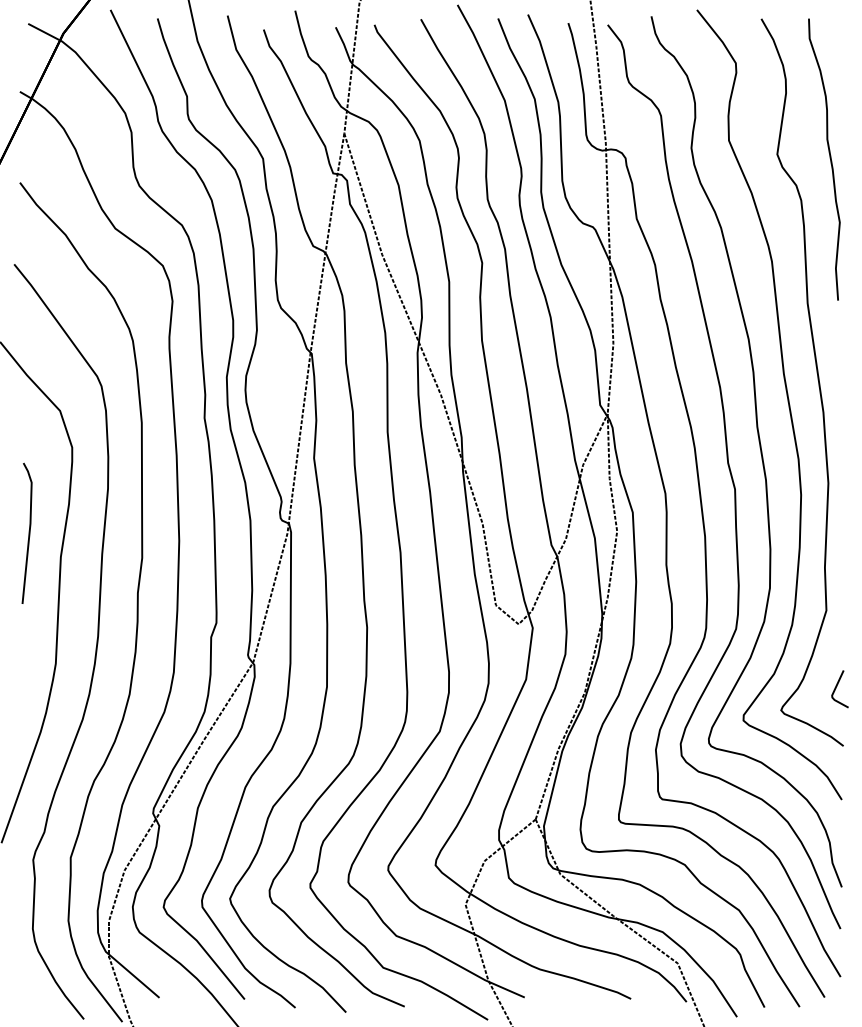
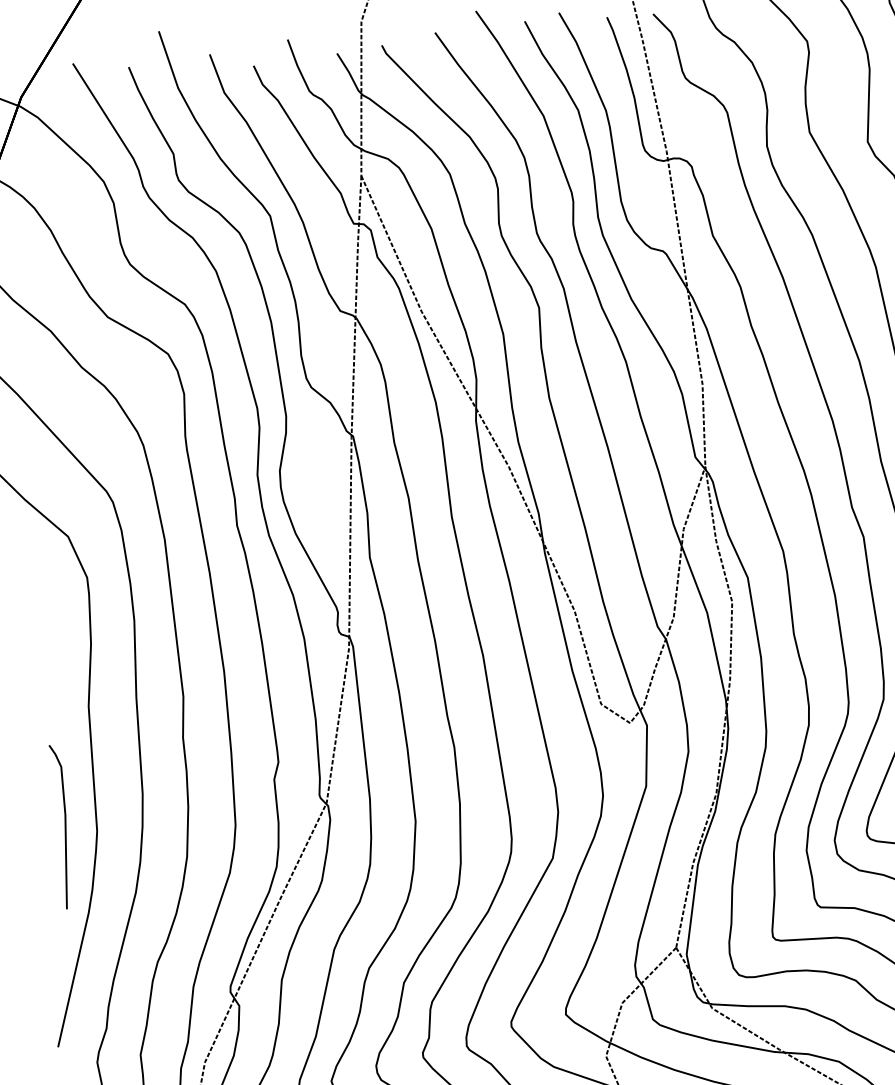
part: (26, 532) -> (61, 825), moved

